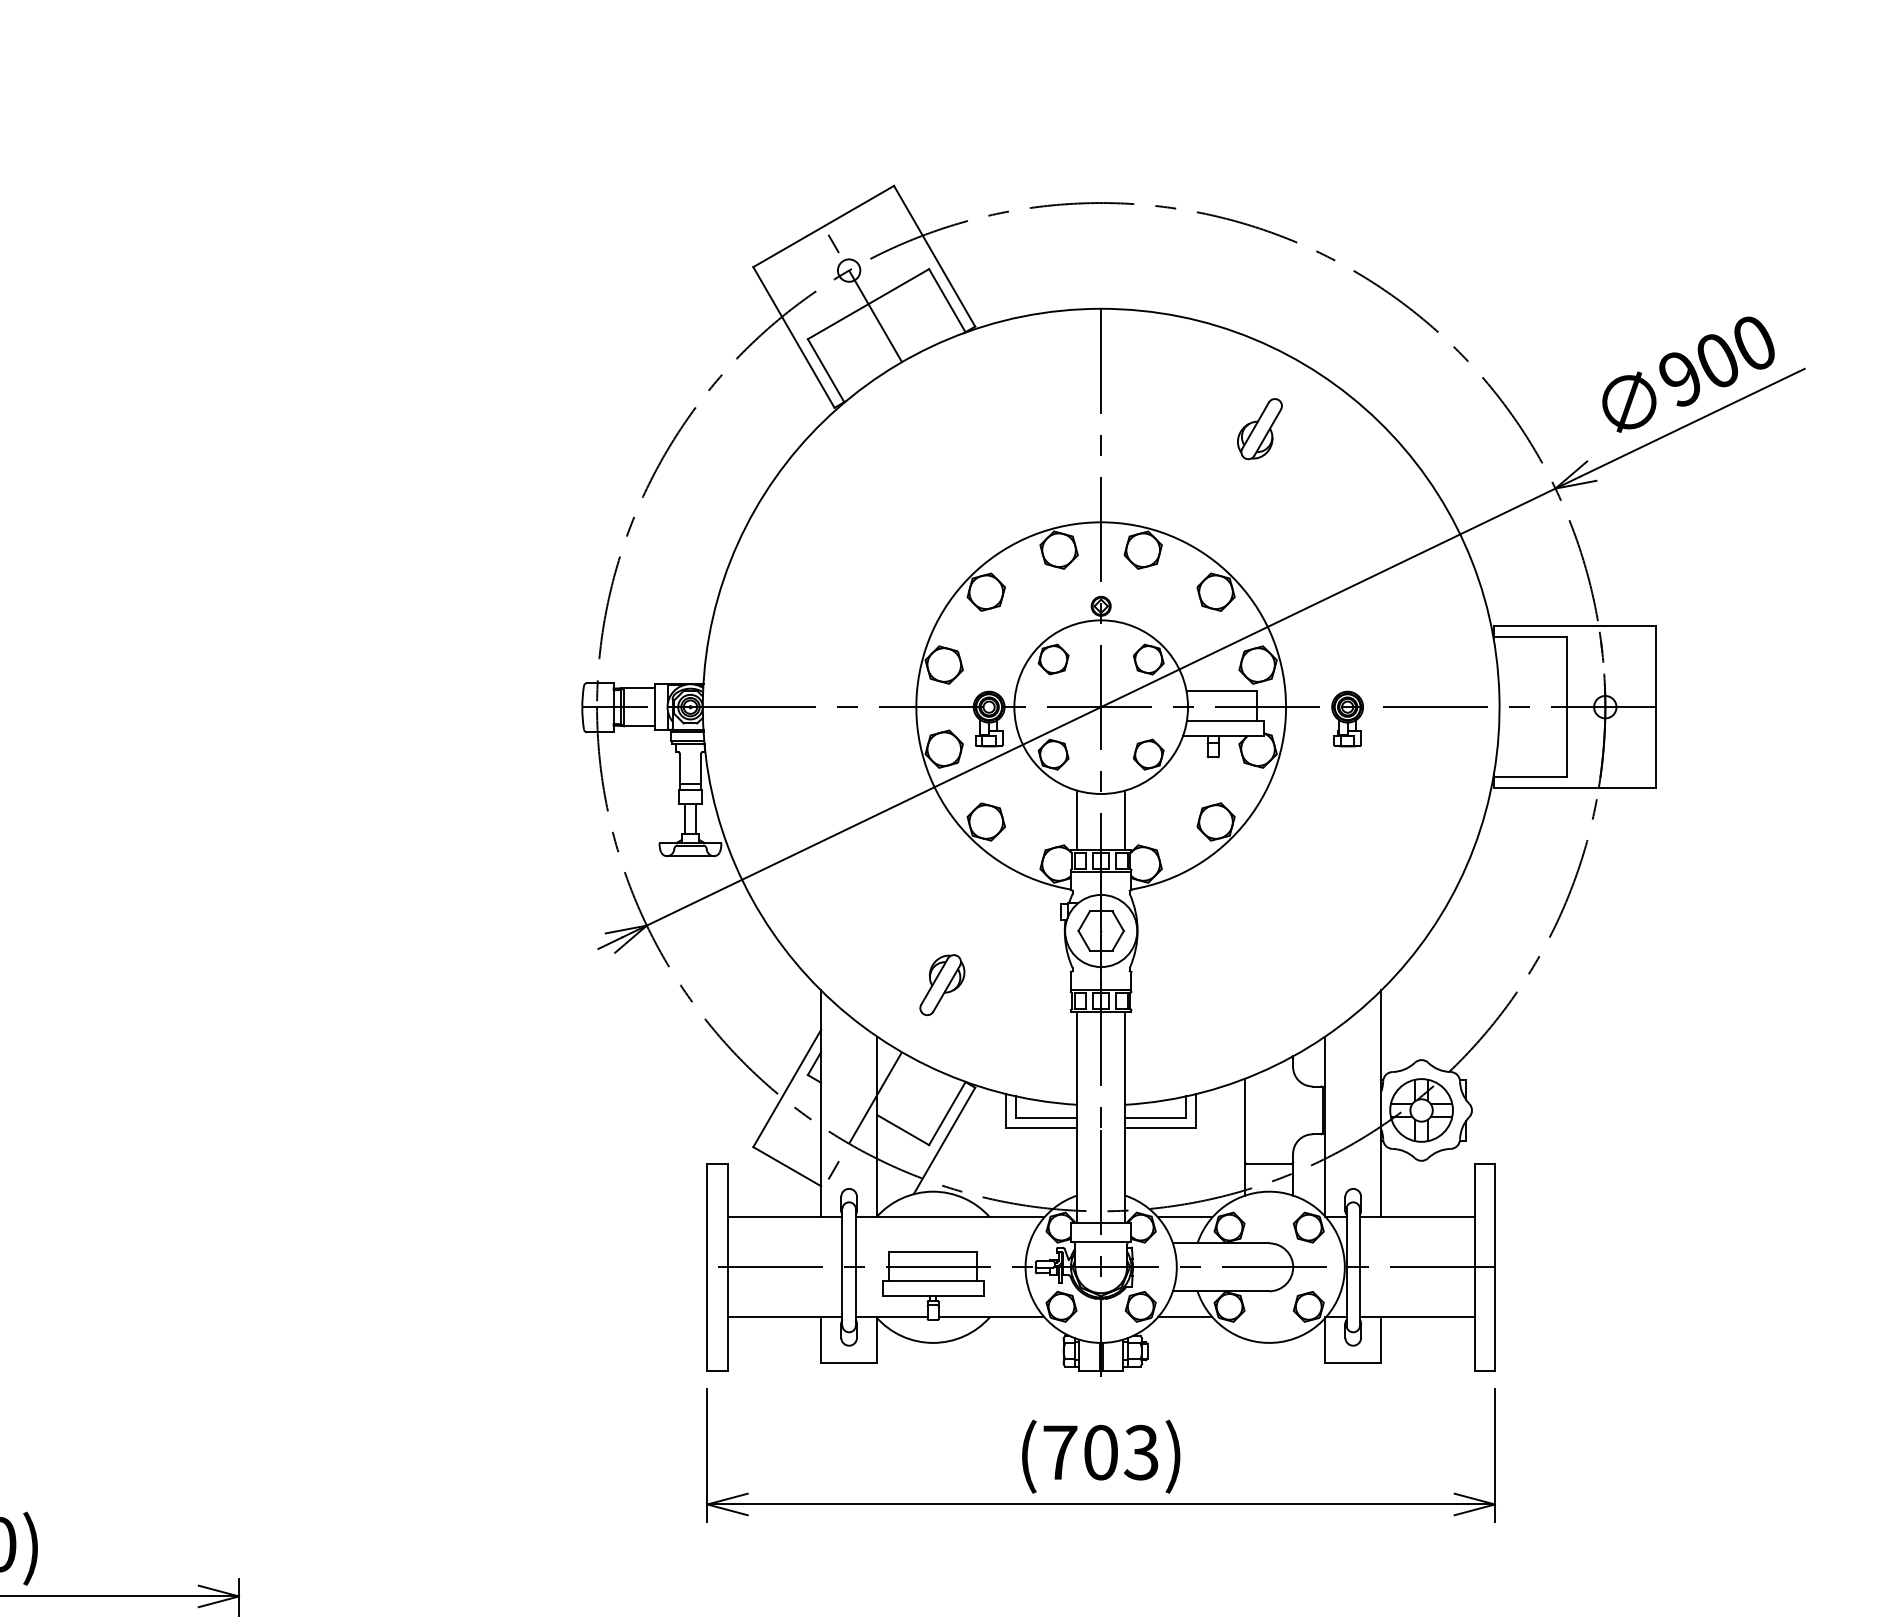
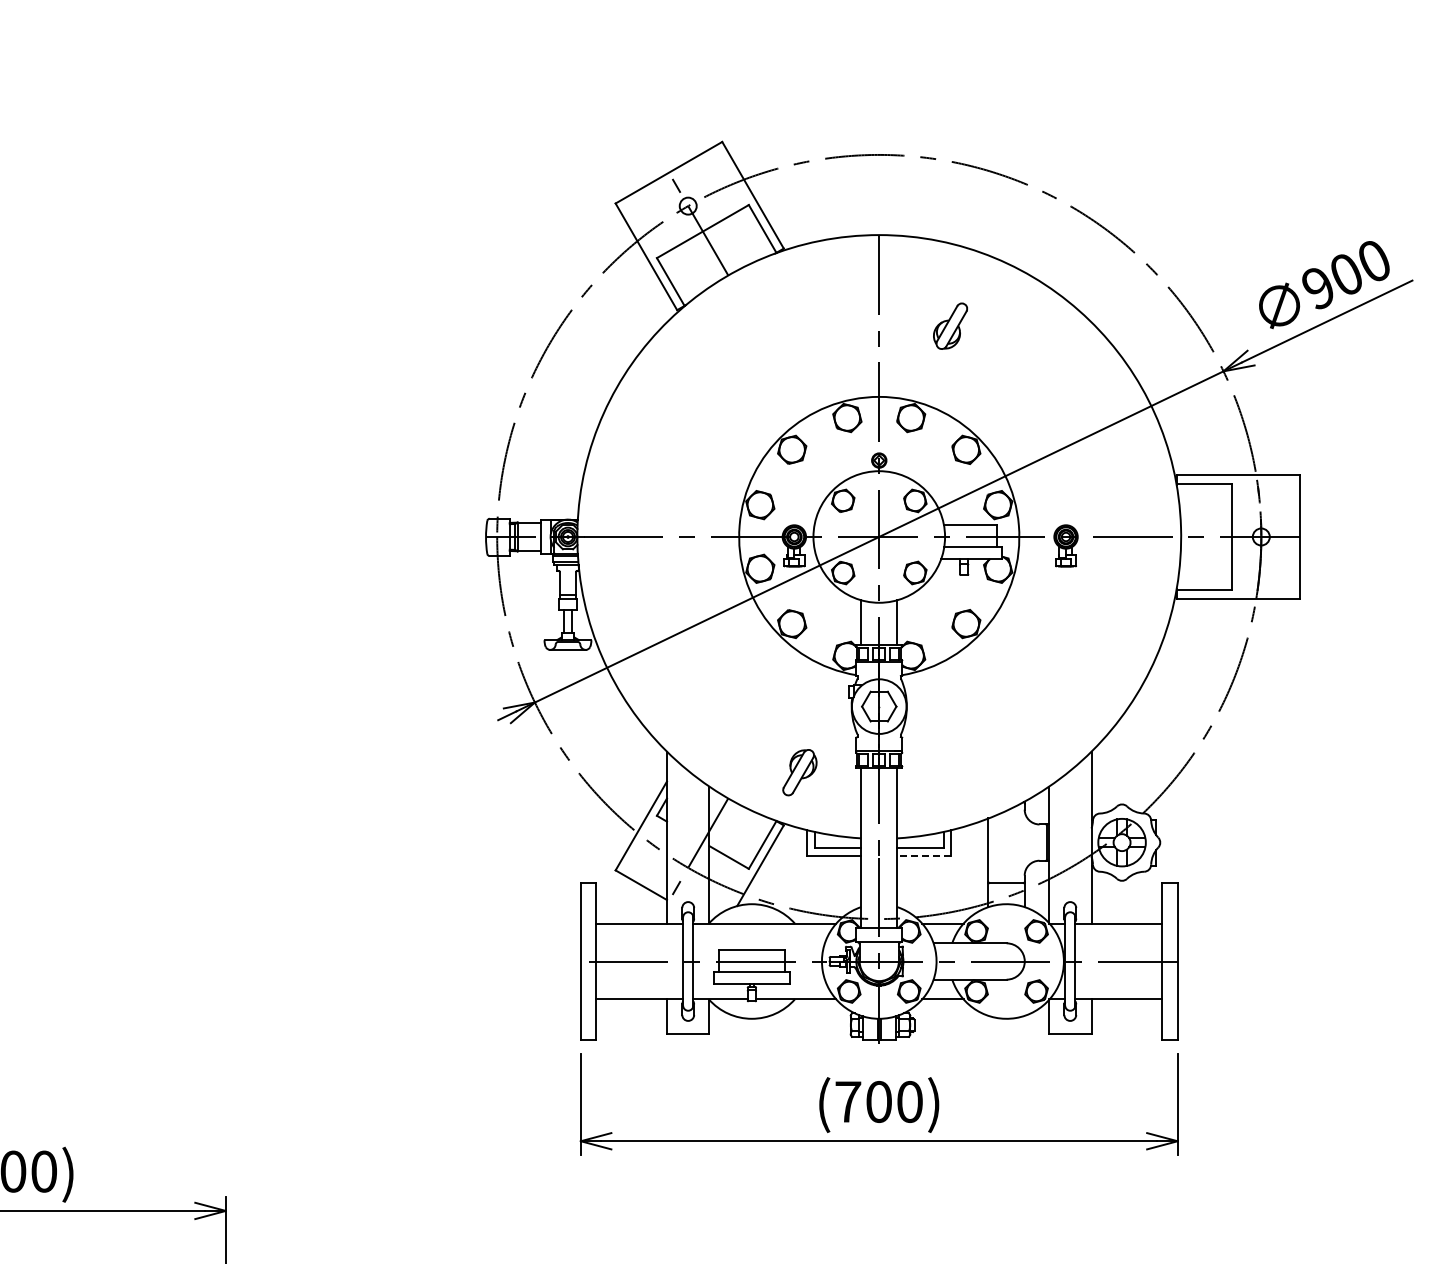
part: (1259, 428) -> (950, 325), moved
part: (941, 984) -> (799, 772), moved
line: (1159, 1127) -> (923, 855), solid -> dashed
text: (1141, 1452) -> (909, 1101), (703) -> (700)

